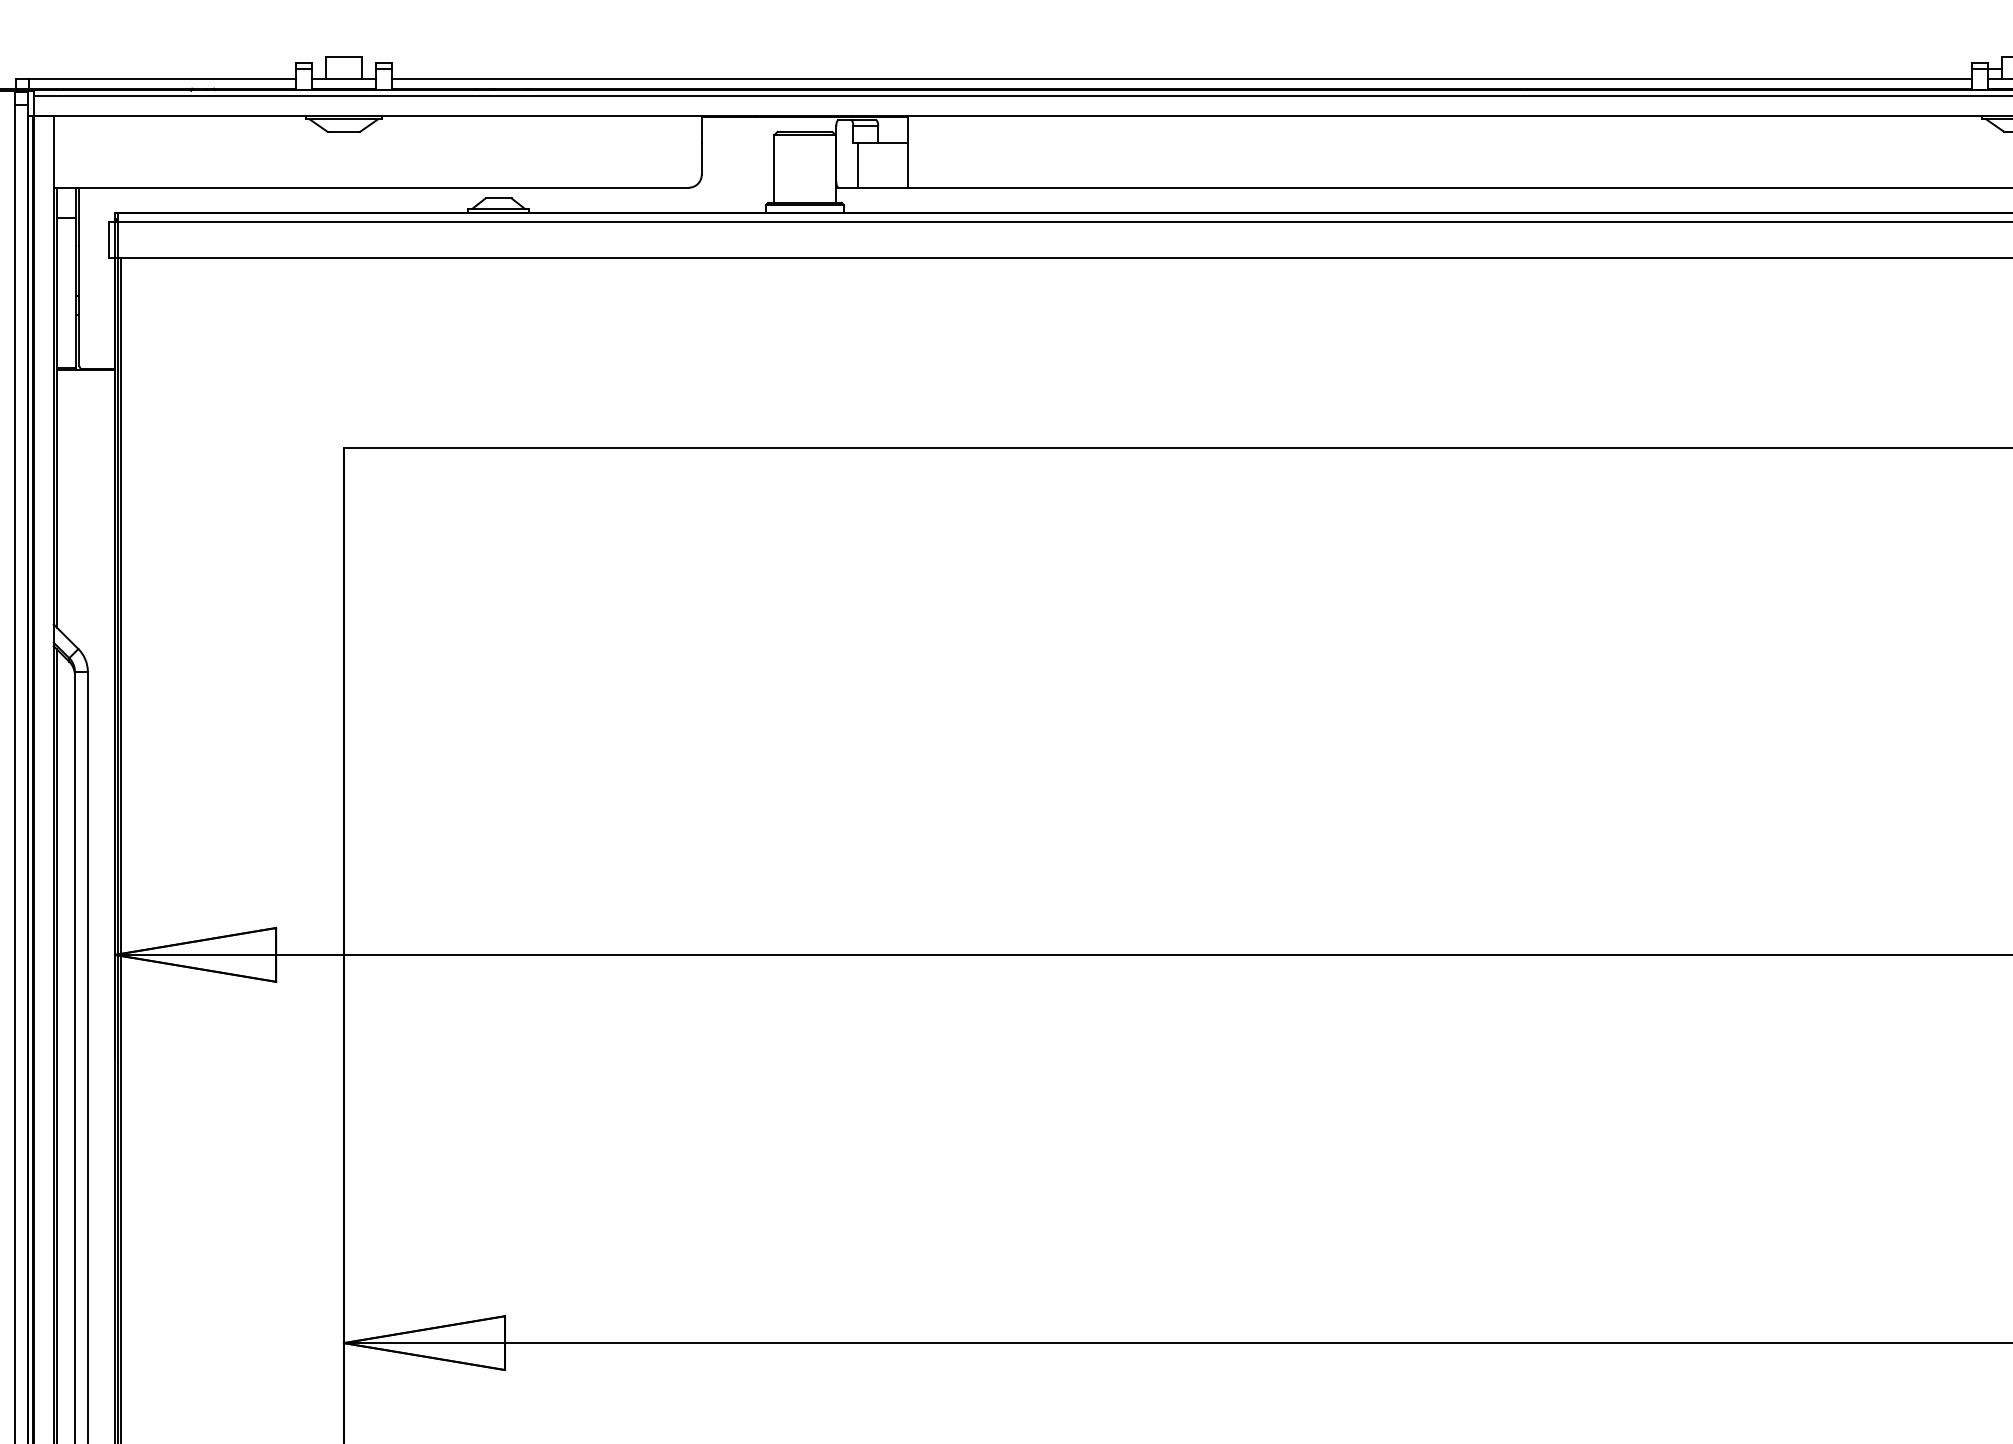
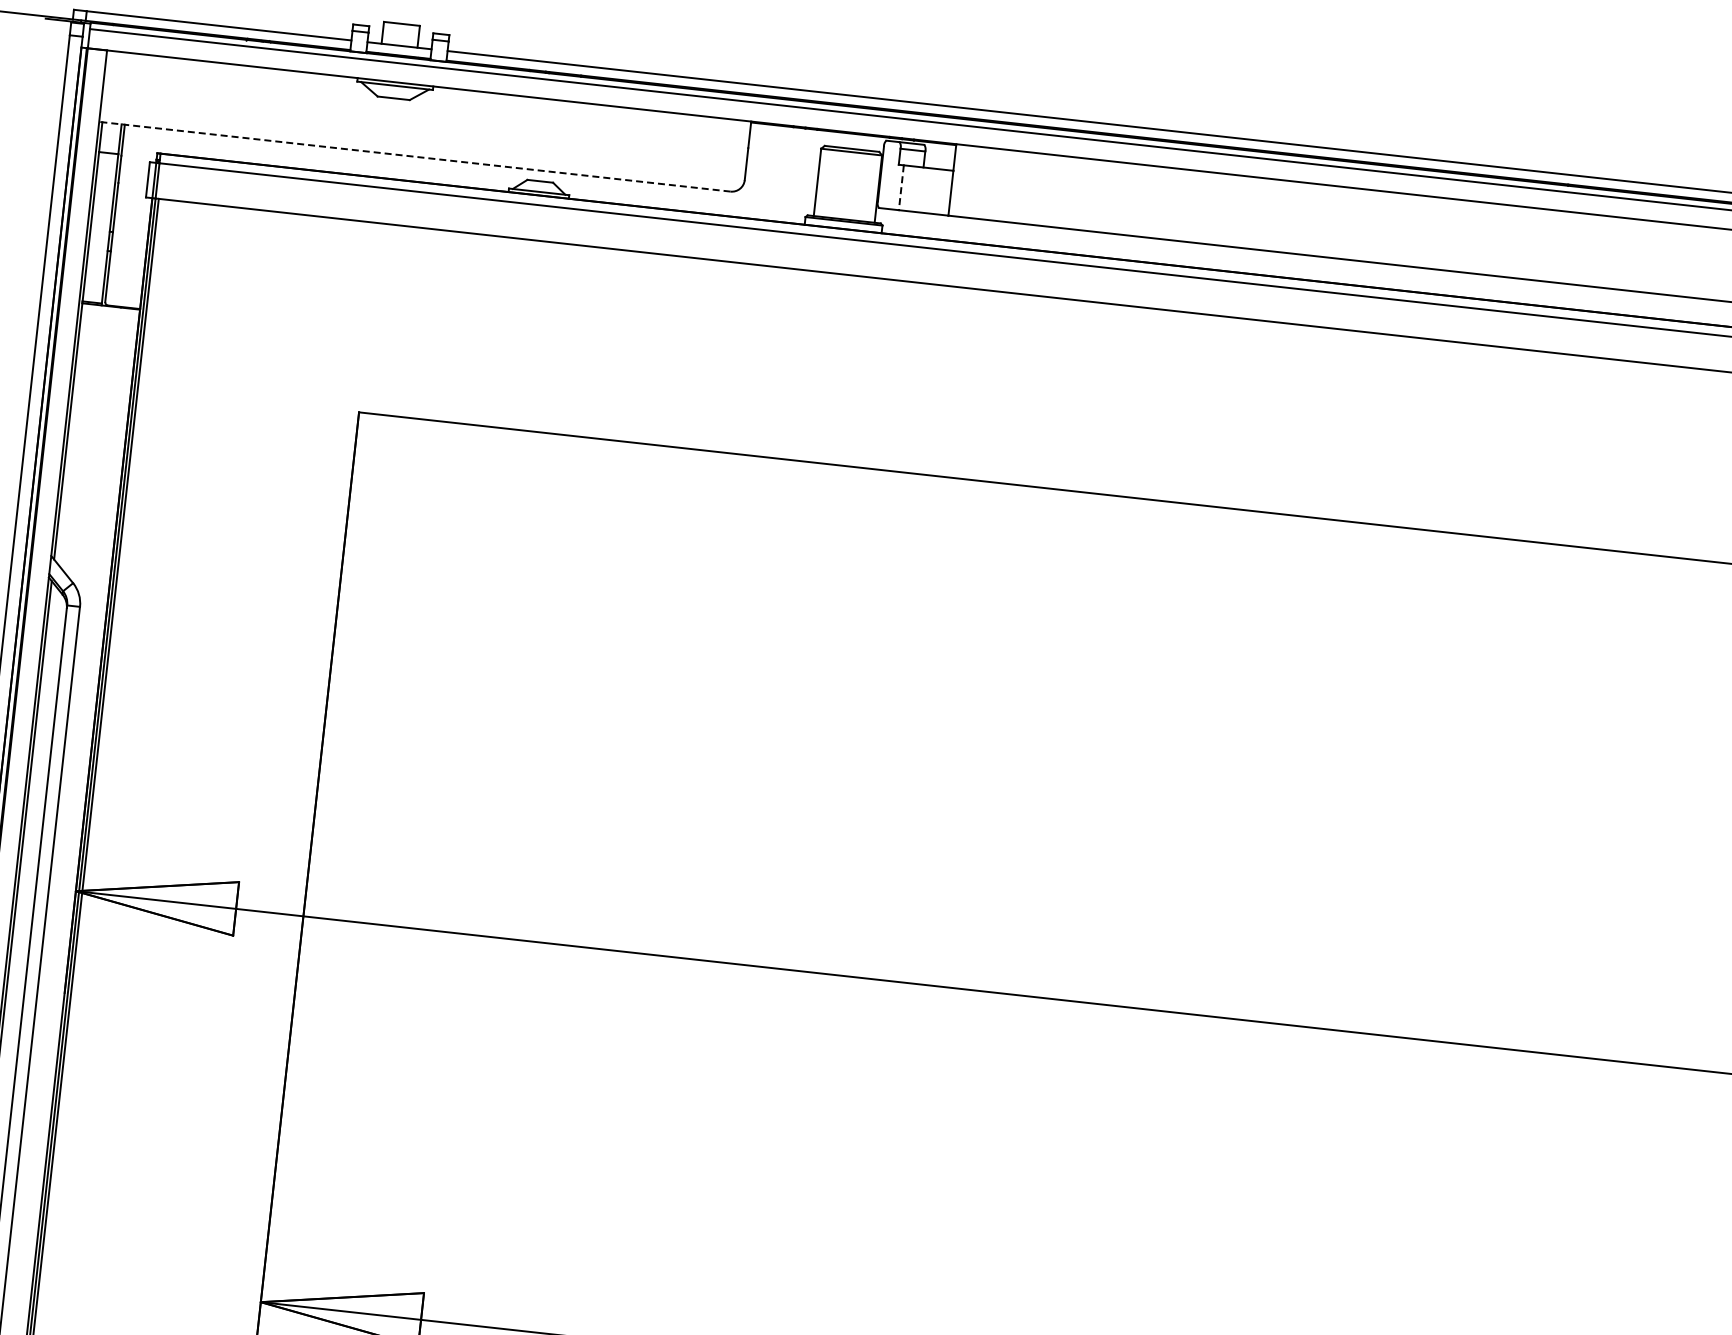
line: (858, 165) -> (901, 188), solid -> dashed
line: (371, 187) -> (415, 156), solid -> dashed

